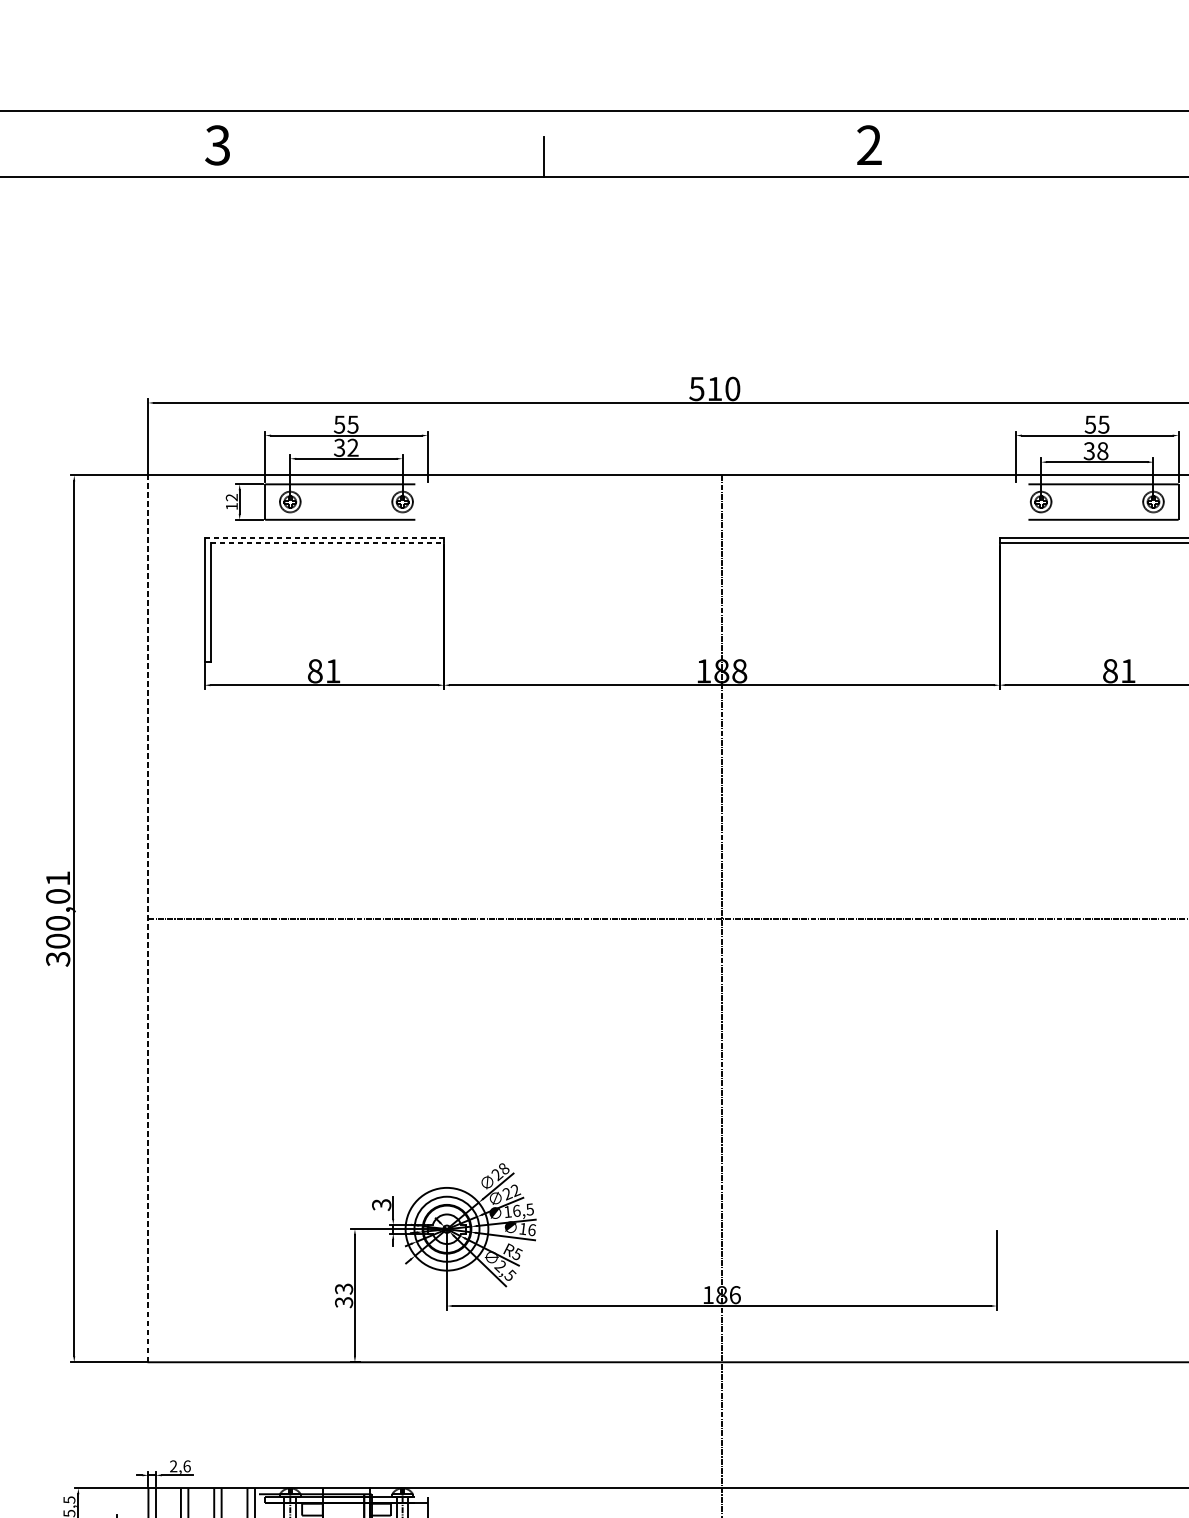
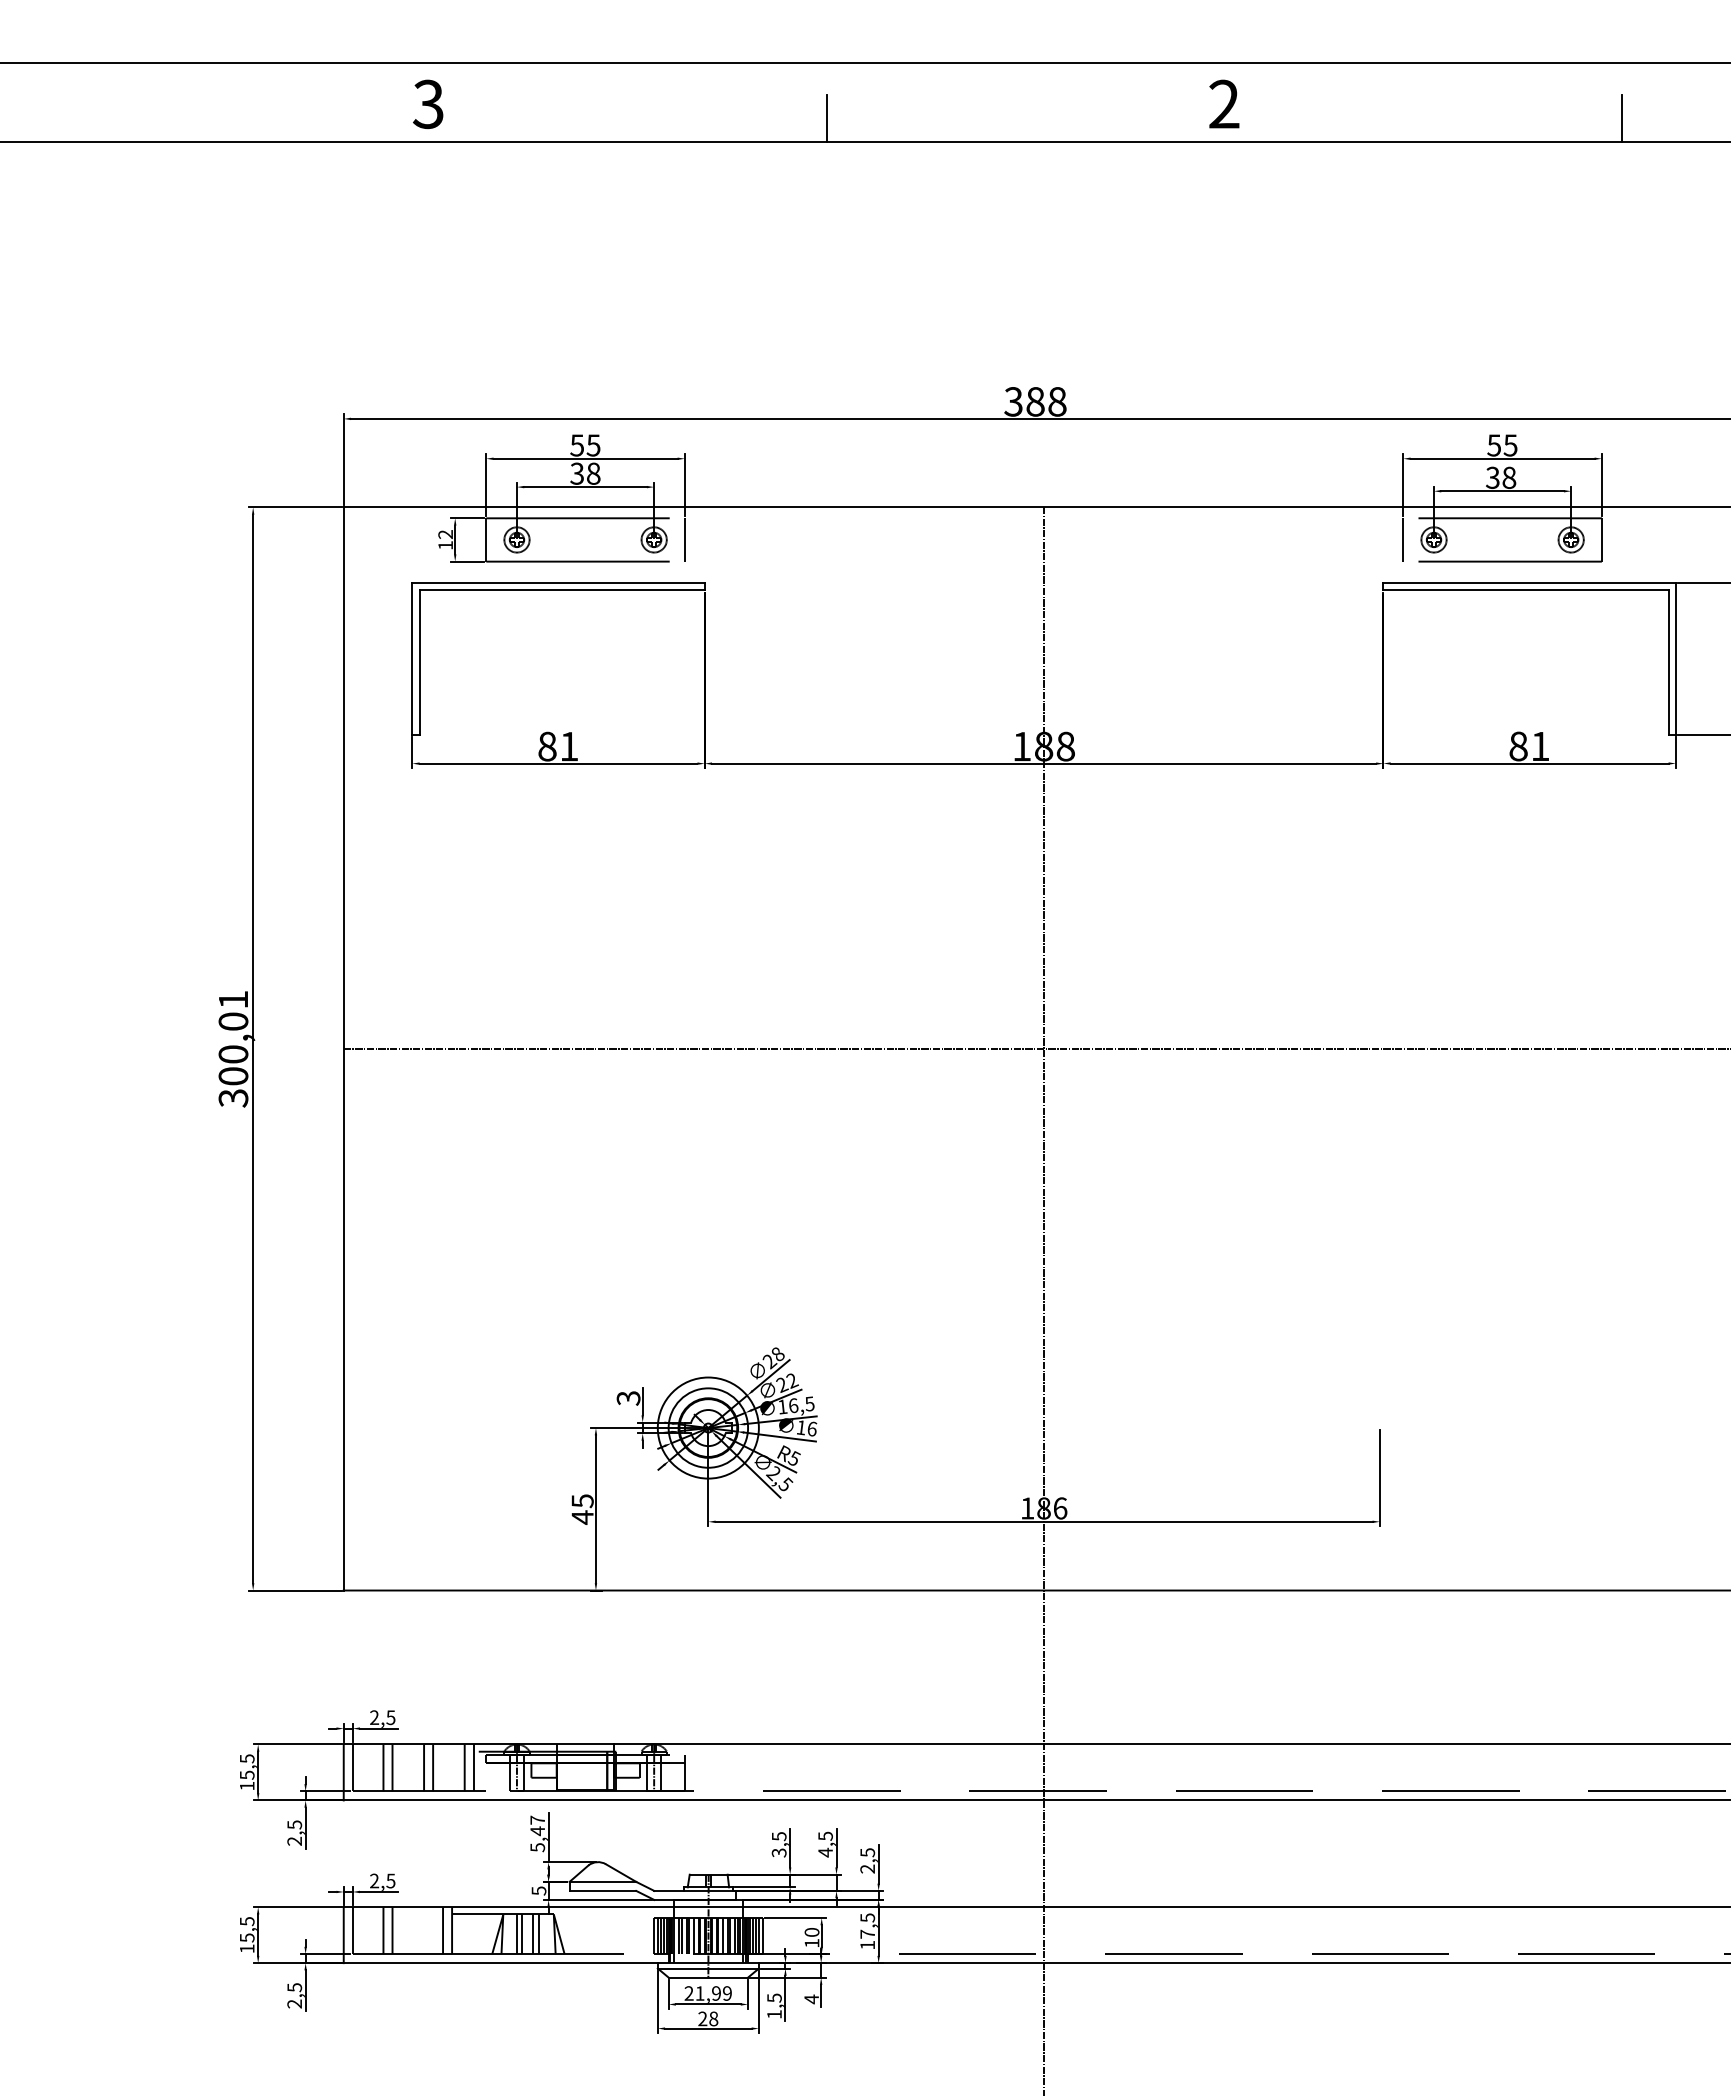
text: (714, 388) -> (1035, 401), 510 -> 388
text: (352, 447) -> (593, 473), 32 -> 38
line: (427, 501) -> (684, 539), added
line: (1016, 501) -> (1403, 539), added
line: (325, 537) -> (559, 583), dashed -> solid
line: (327, 543) -> (562, 590), dashed -> solid
line: (148, 918) -> (343, 1048), dashed -> solid
text: (343, 1295) -> (582, 1509), 33 -> 45
text: (186, 1466) -> (390, 1717), 2,6 -> 2,5

